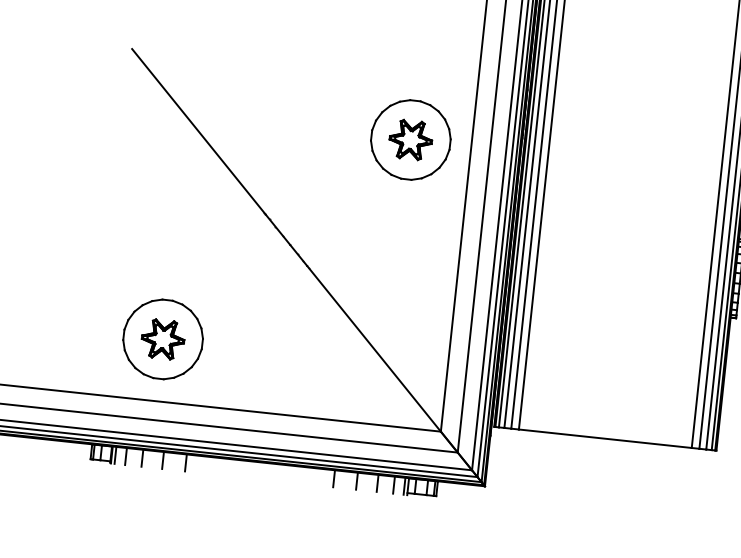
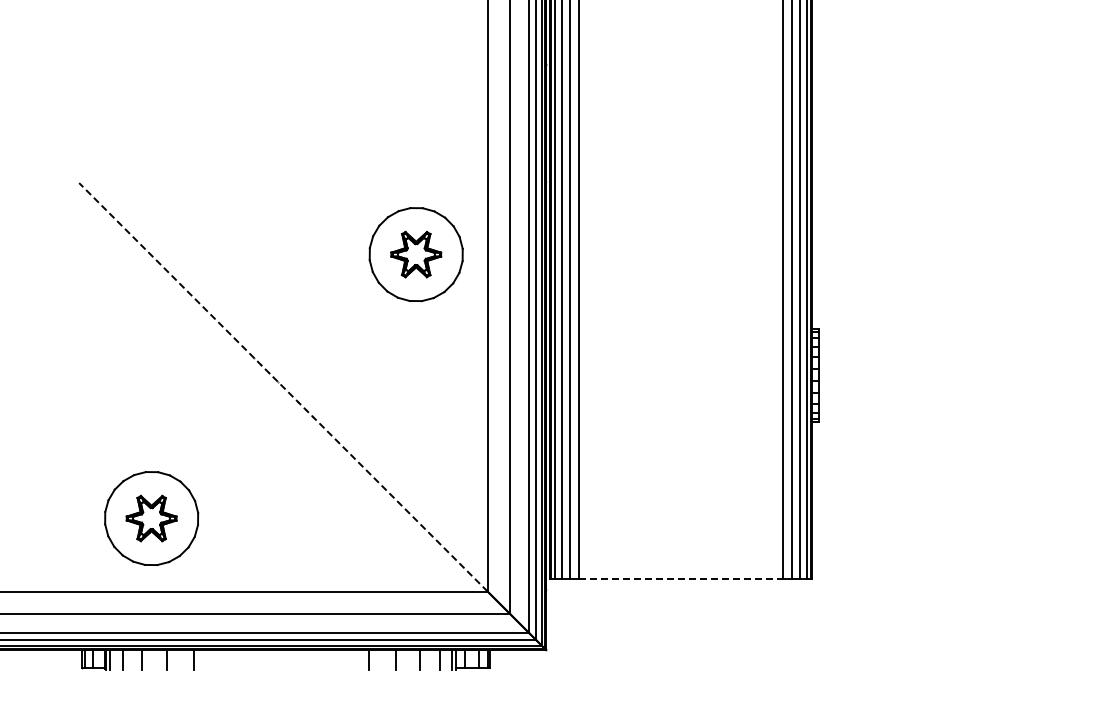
line: (286, 240) -> (283, 387), solid -> dashed
line: (605, 438) -> (681, 579), solid -> dashed

